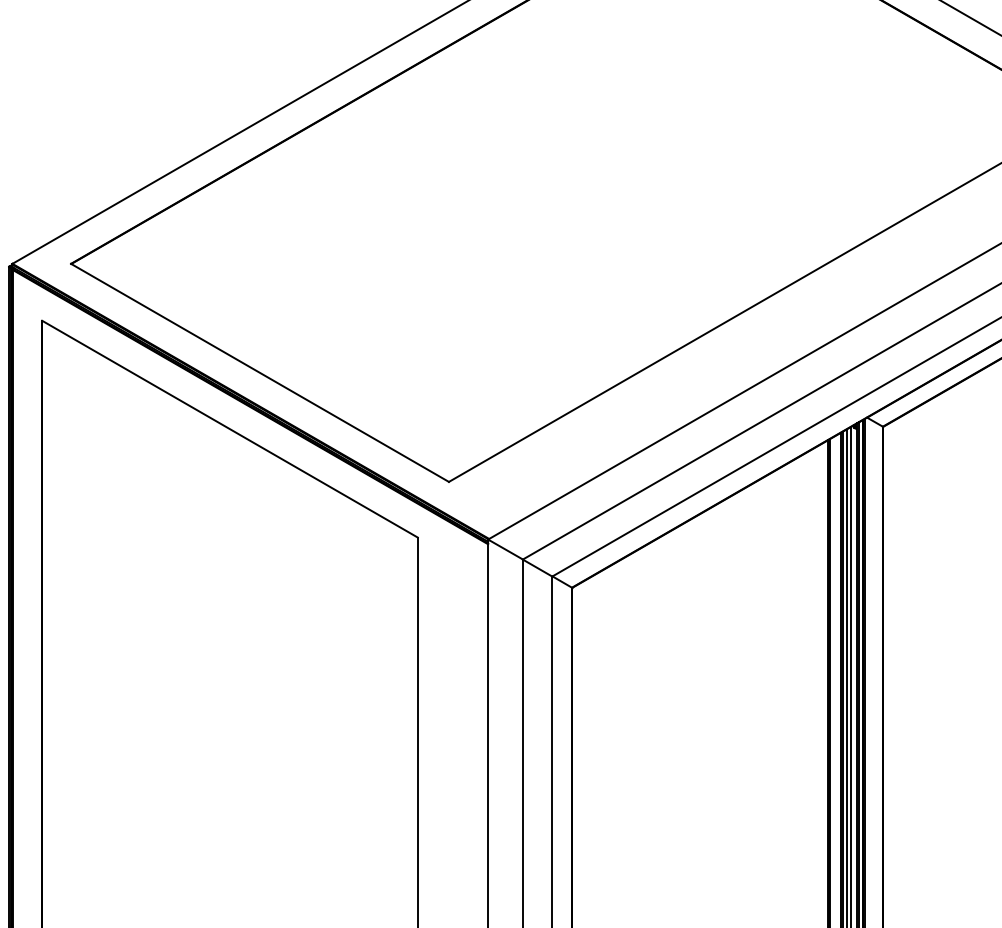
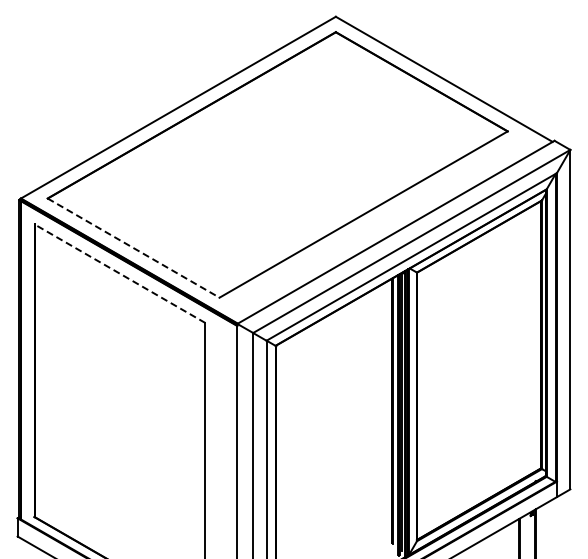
line: (261, 373) -> (134, 248), solid -> dashed
line: (228, 428) -> (119, 273), solid -> dashed

